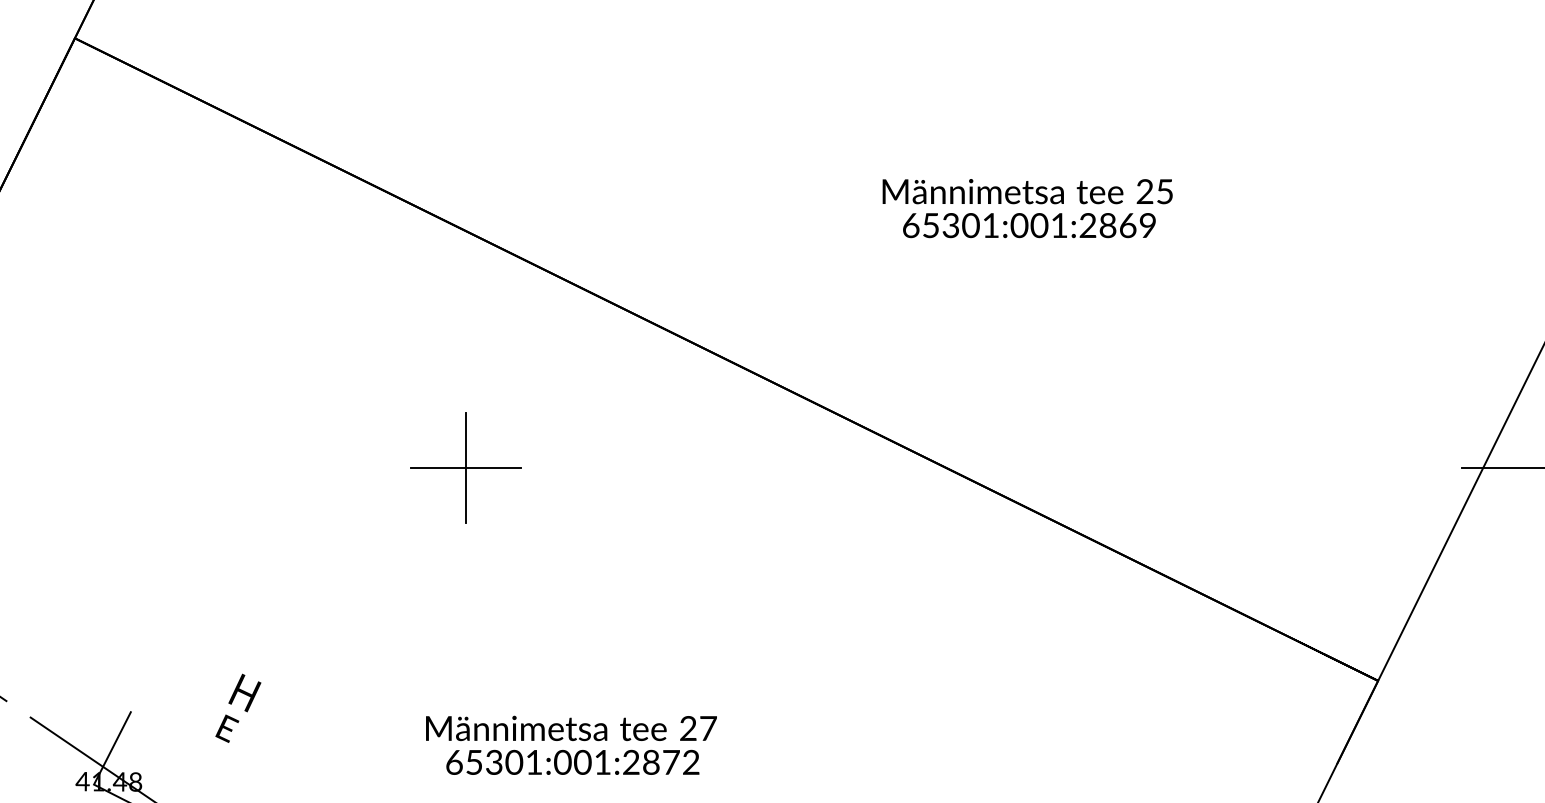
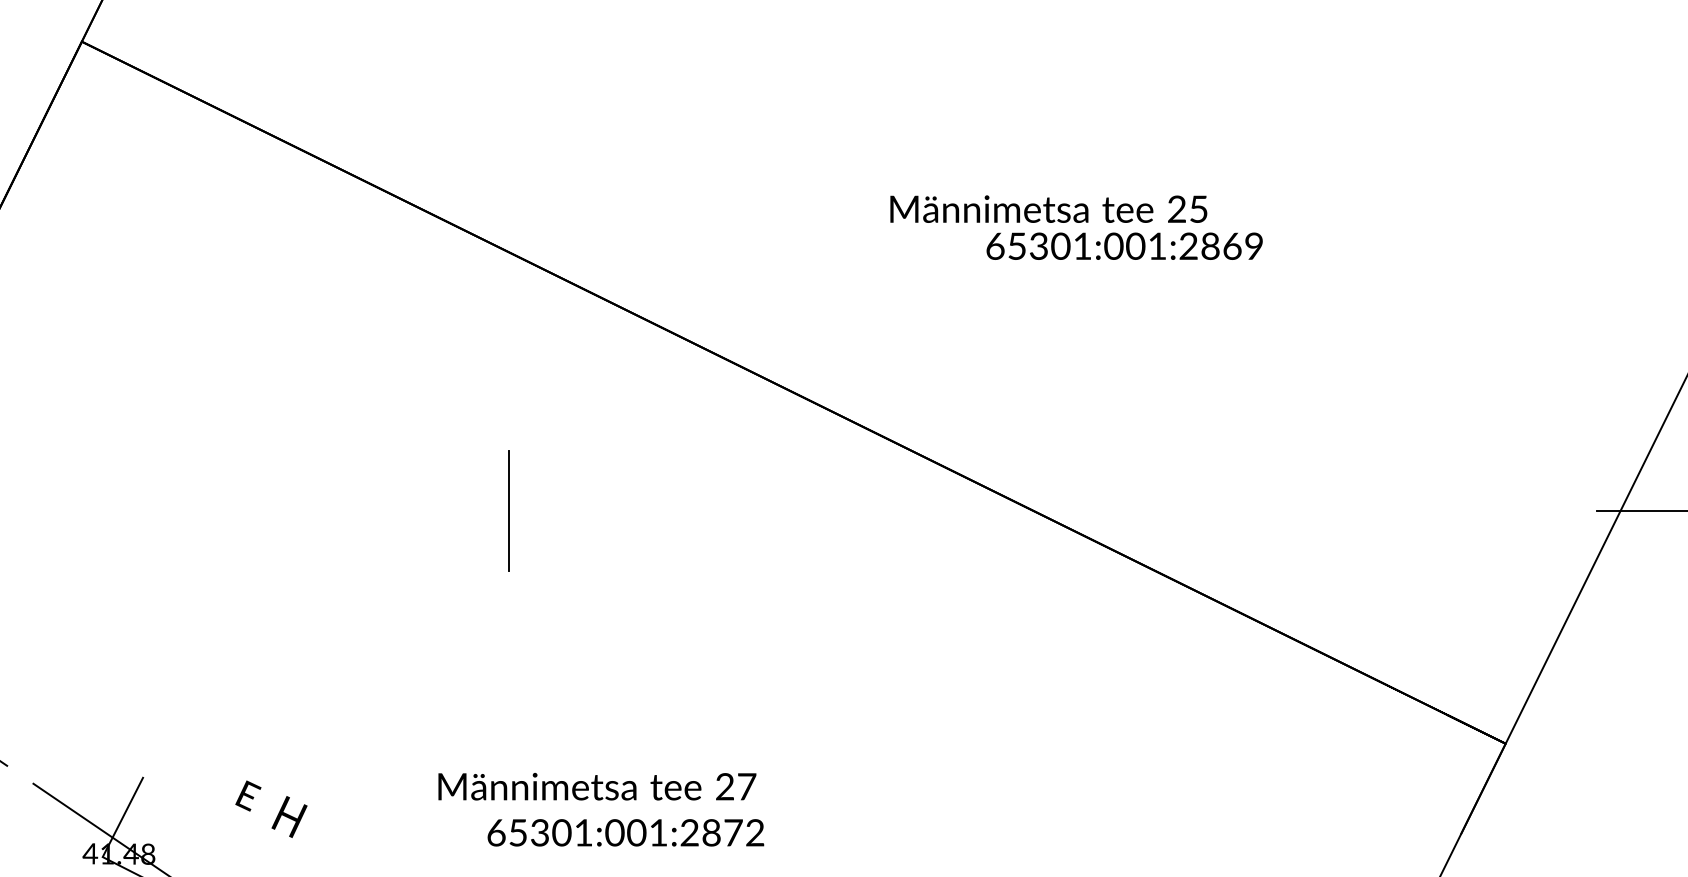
text: (1027, 190) -> (1048, 208), moved
line: (466, 468) -> (509, 511), removed
text: (244, 692) -> (289, 816), moved
text: (571, 728) -> (597, 786), moved

